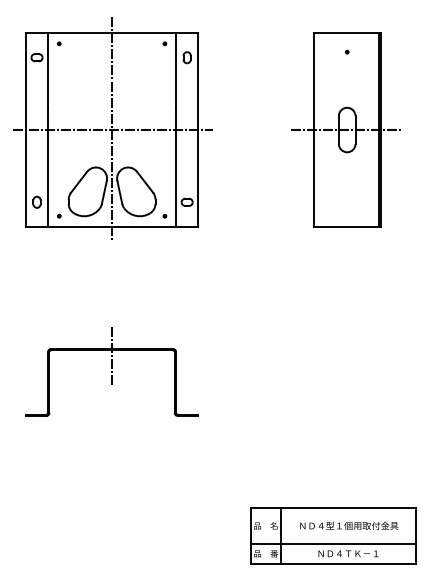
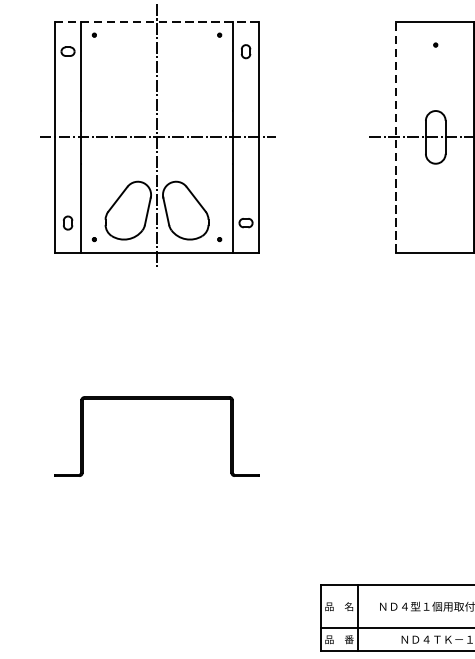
line: (112, 32) -> (157, 21), solid -> dashed
line: (313, 129) -> (395, 136), solid -> dashed
line: (112, 354) -> (157, 403), removed

